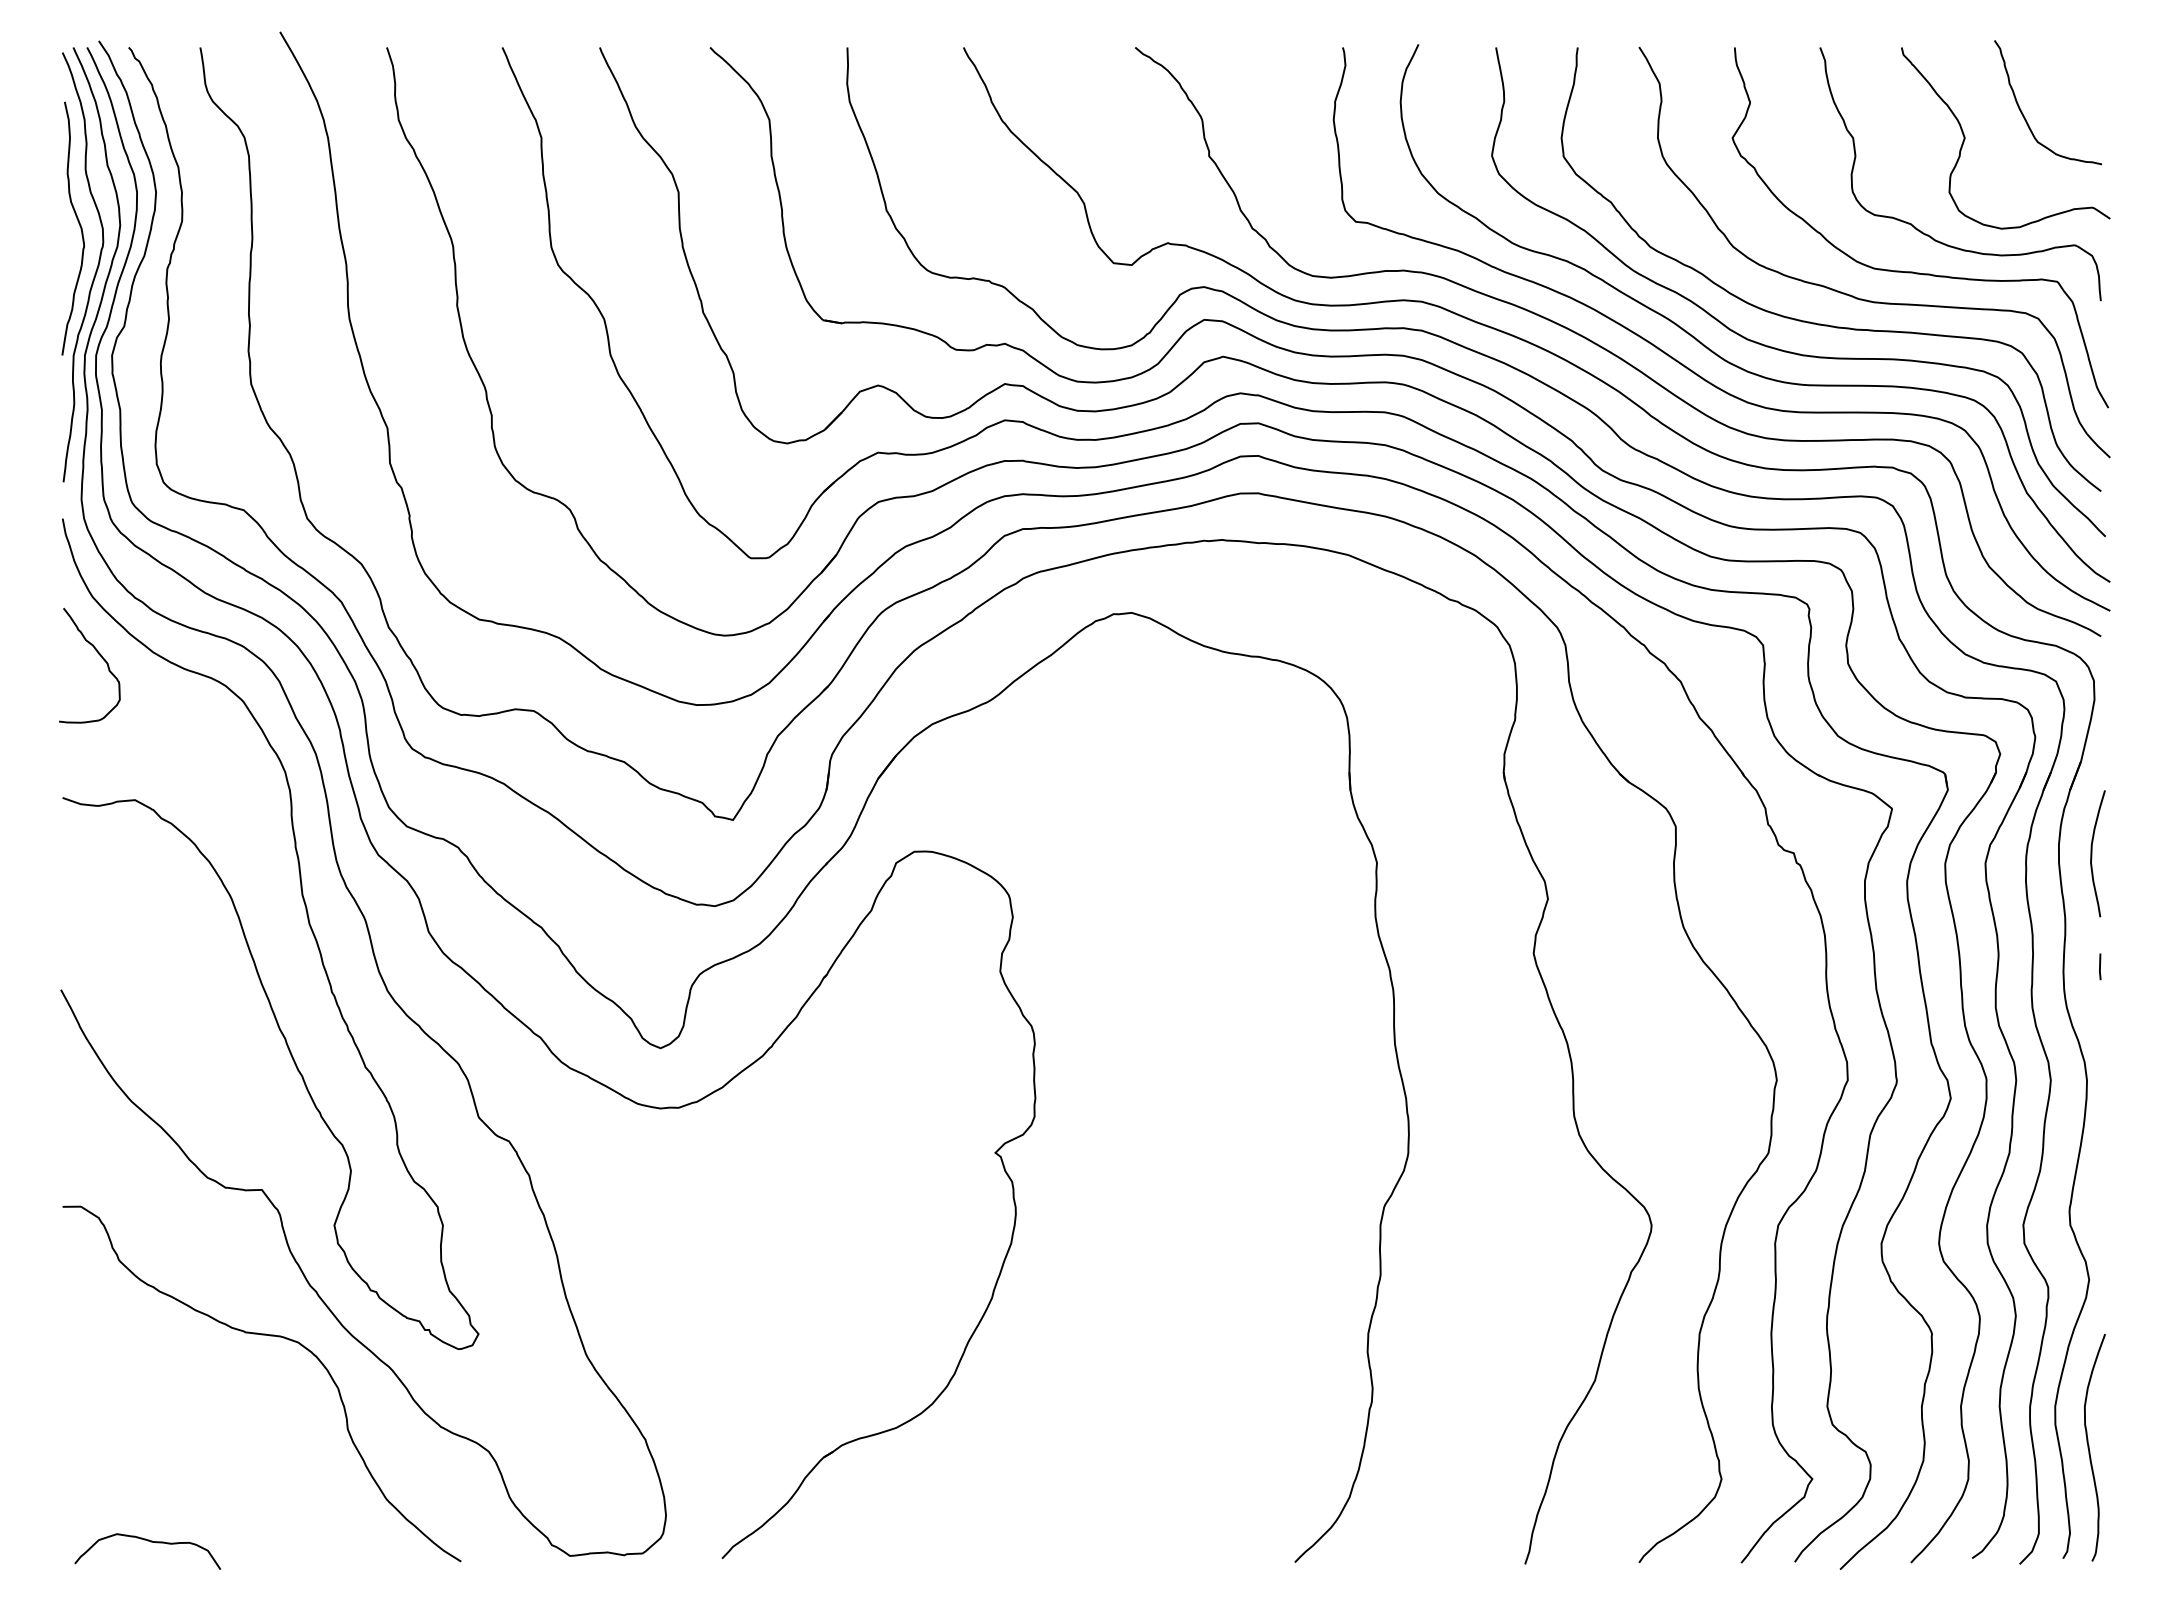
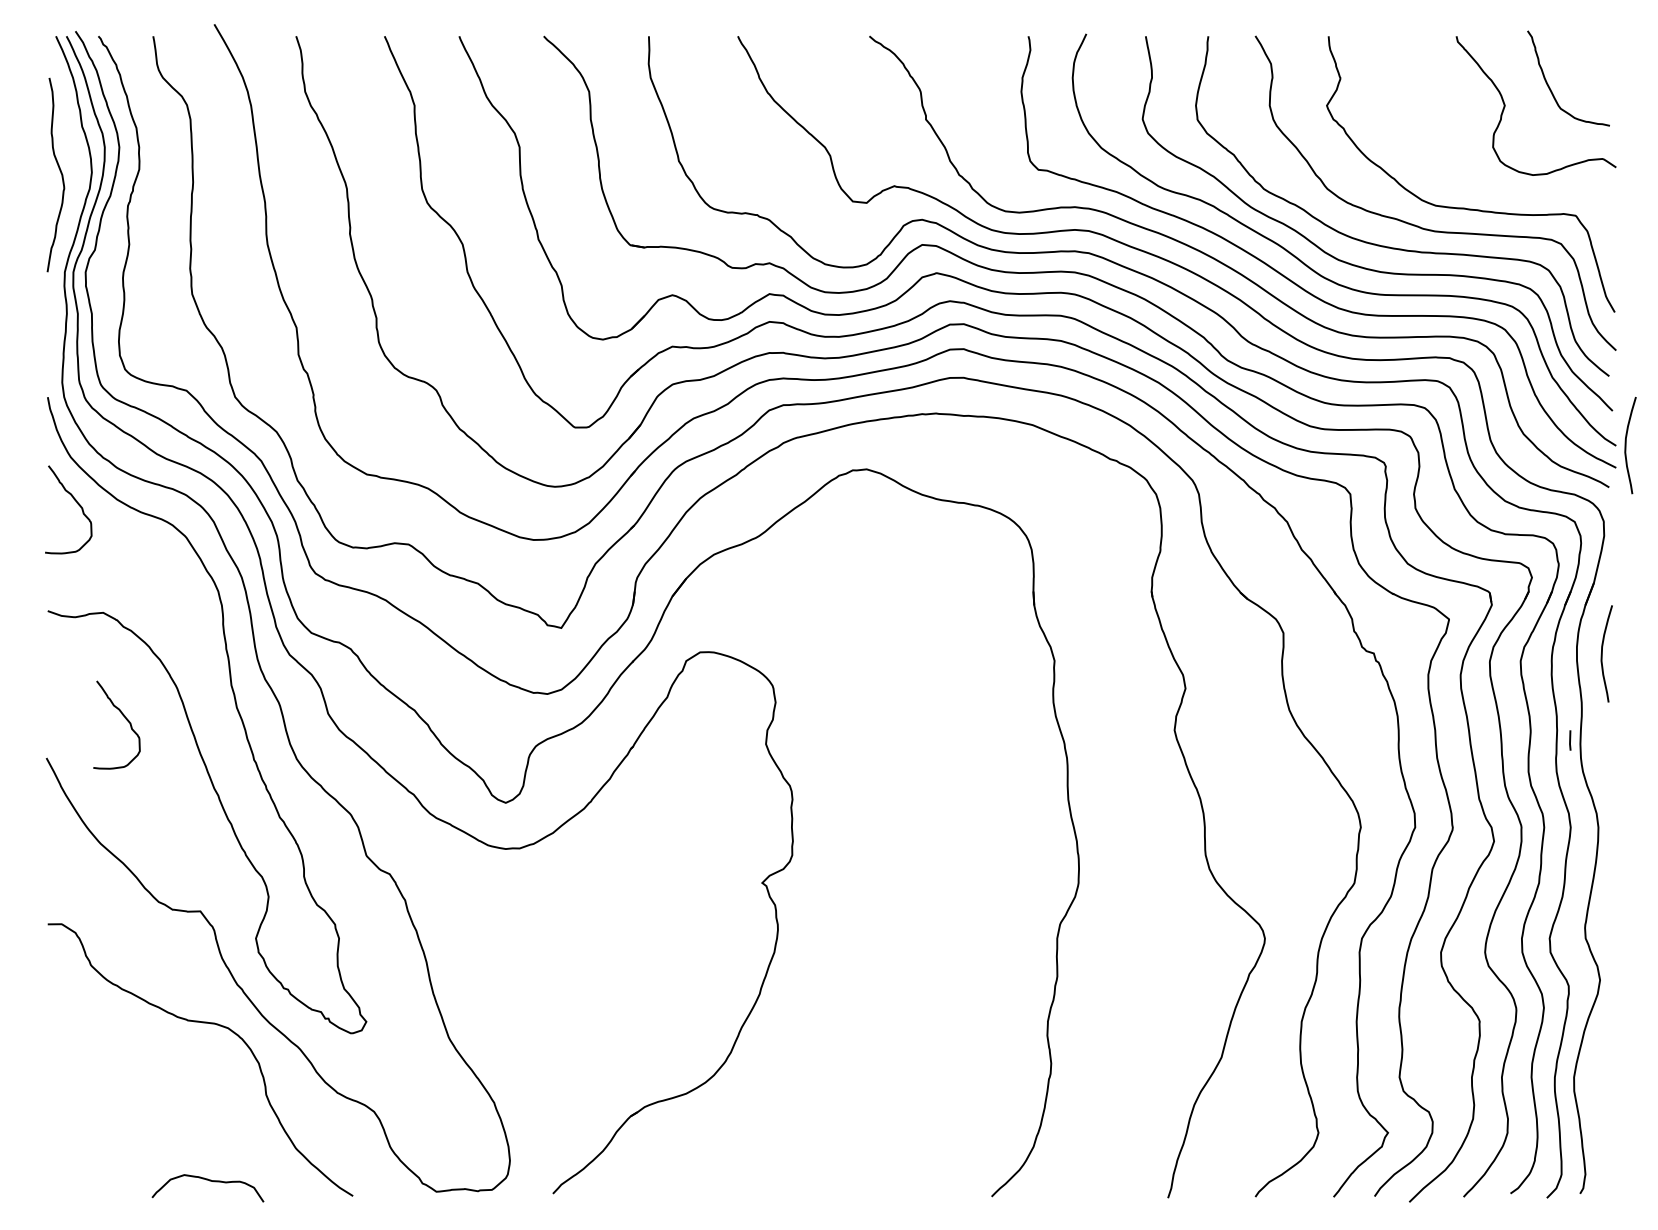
curve: (1930, 235) -> (1478, 180), removed
curve: (95, 271) -> (72, 207), removed
curve: (2123, 581) -> (1626, 445), added
curve: (162, 936) -> (124, 717), added
line: (2100, 966) -> (1570, 740), moved
curve: (2089, 1447) -> (1600, 1108), removed
curve: (150, 1542) -> (210, 1181), moved

